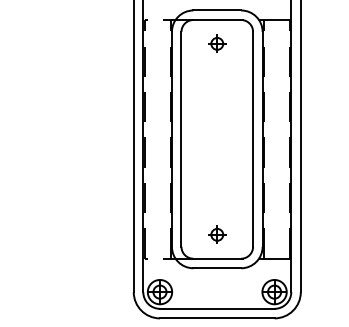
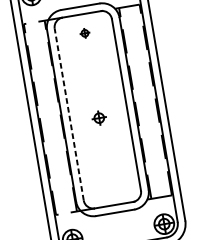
part: (217, 43) -> (85, 33), size x0.7
line: (181, 138) -> (69, 113), solid -> dashed
part: (217, 234) -> (99, 117), moved

